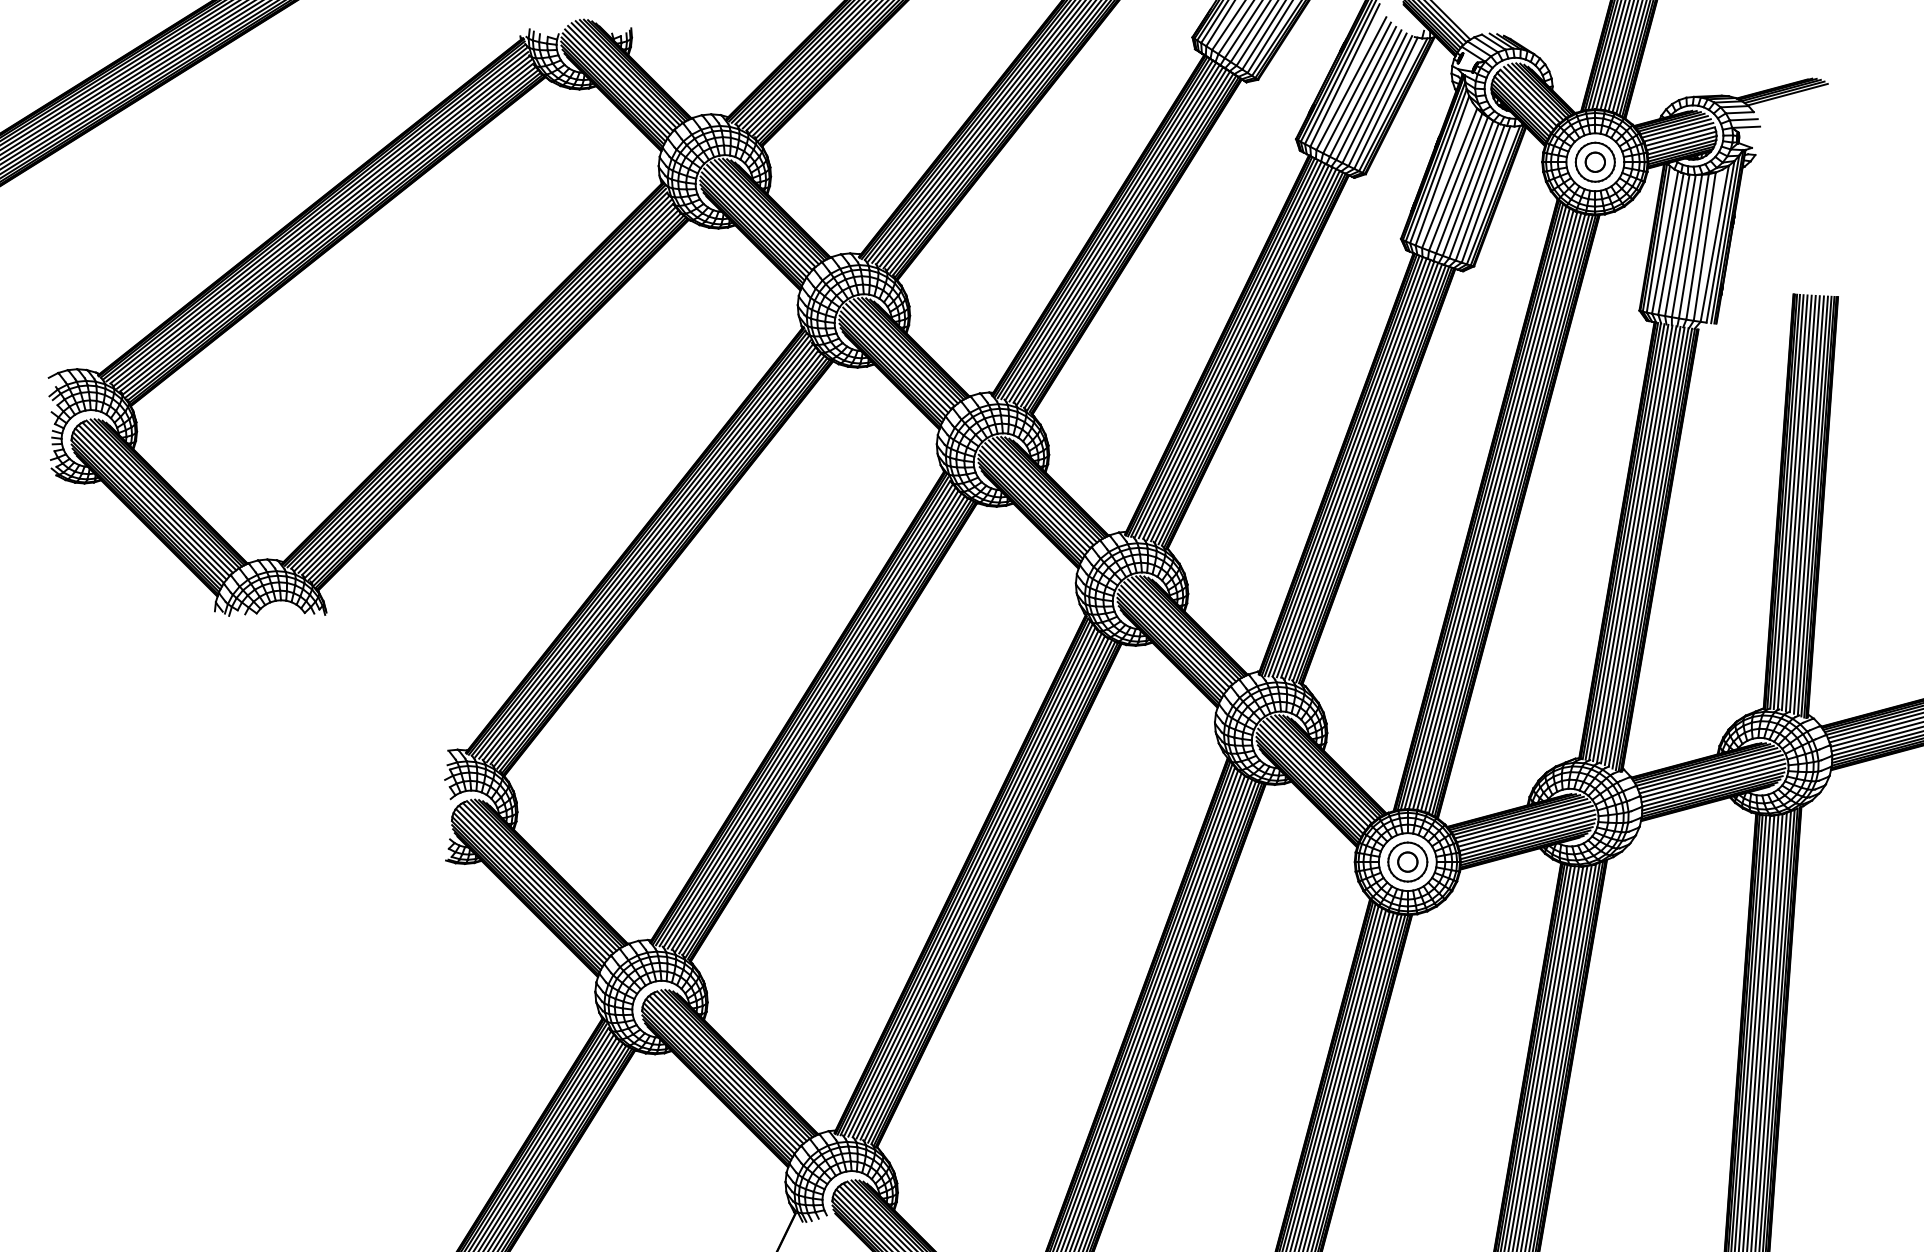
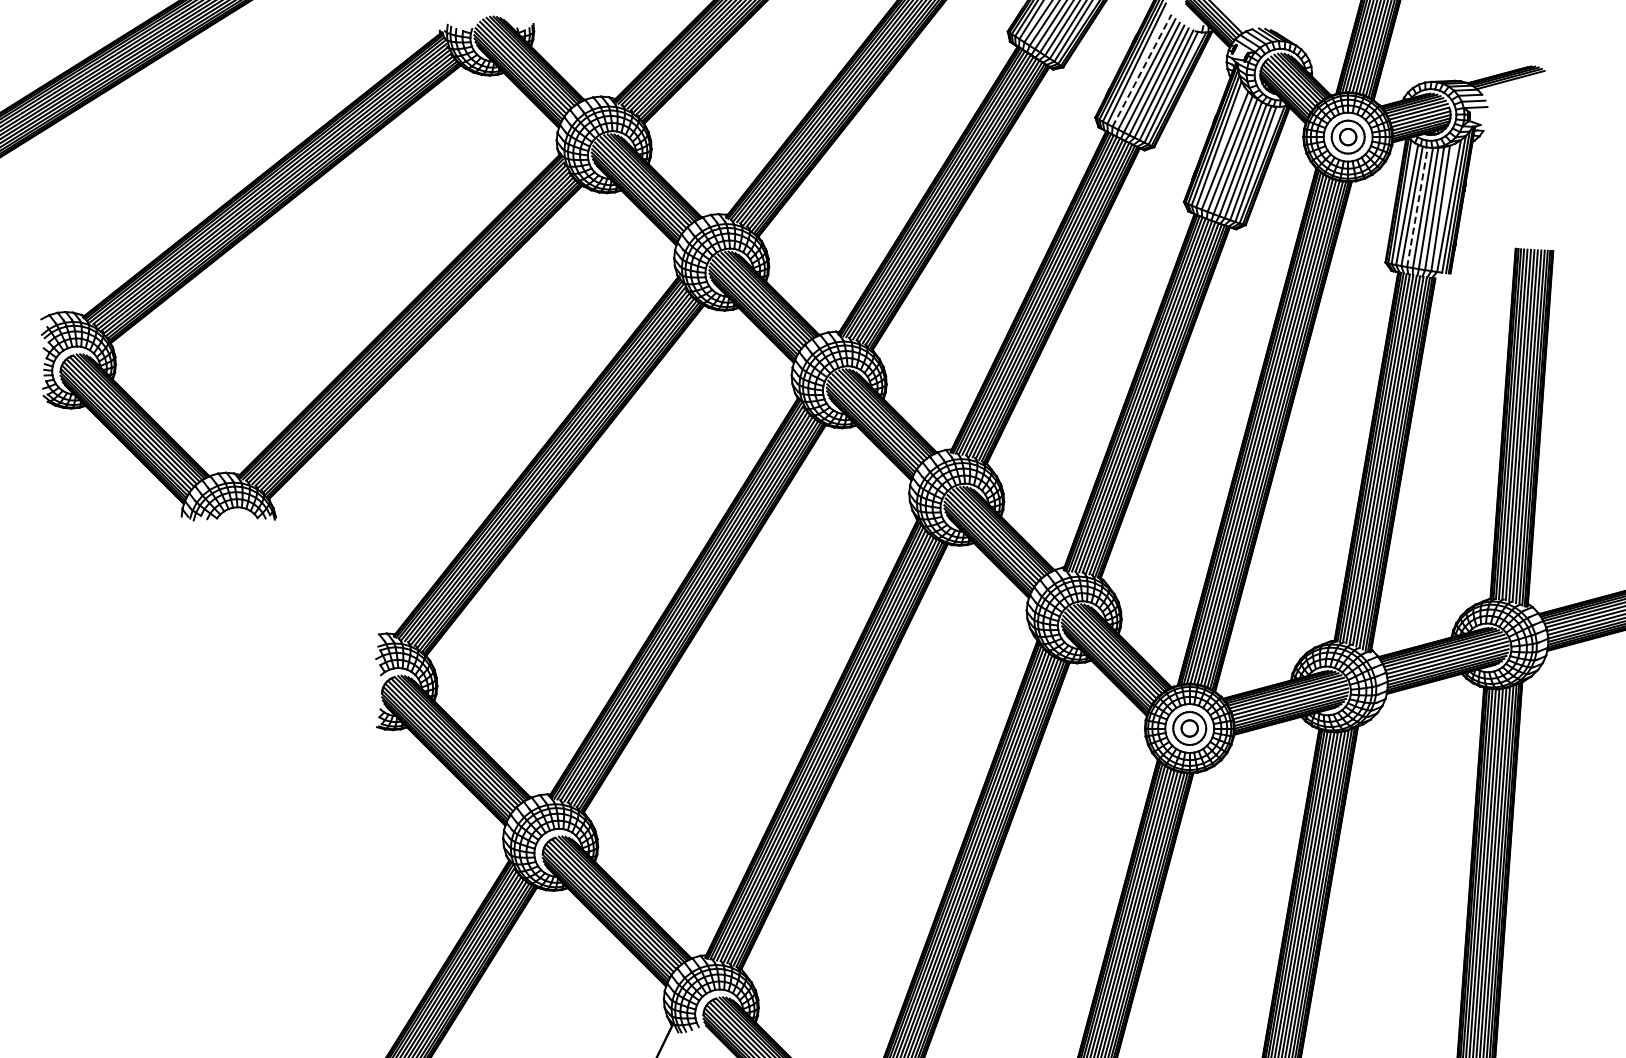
line: (1351, 83) -> (1142, 70), solid -> dashed
line: (1677, 245) -> (1417, 207), solid -> dashed

